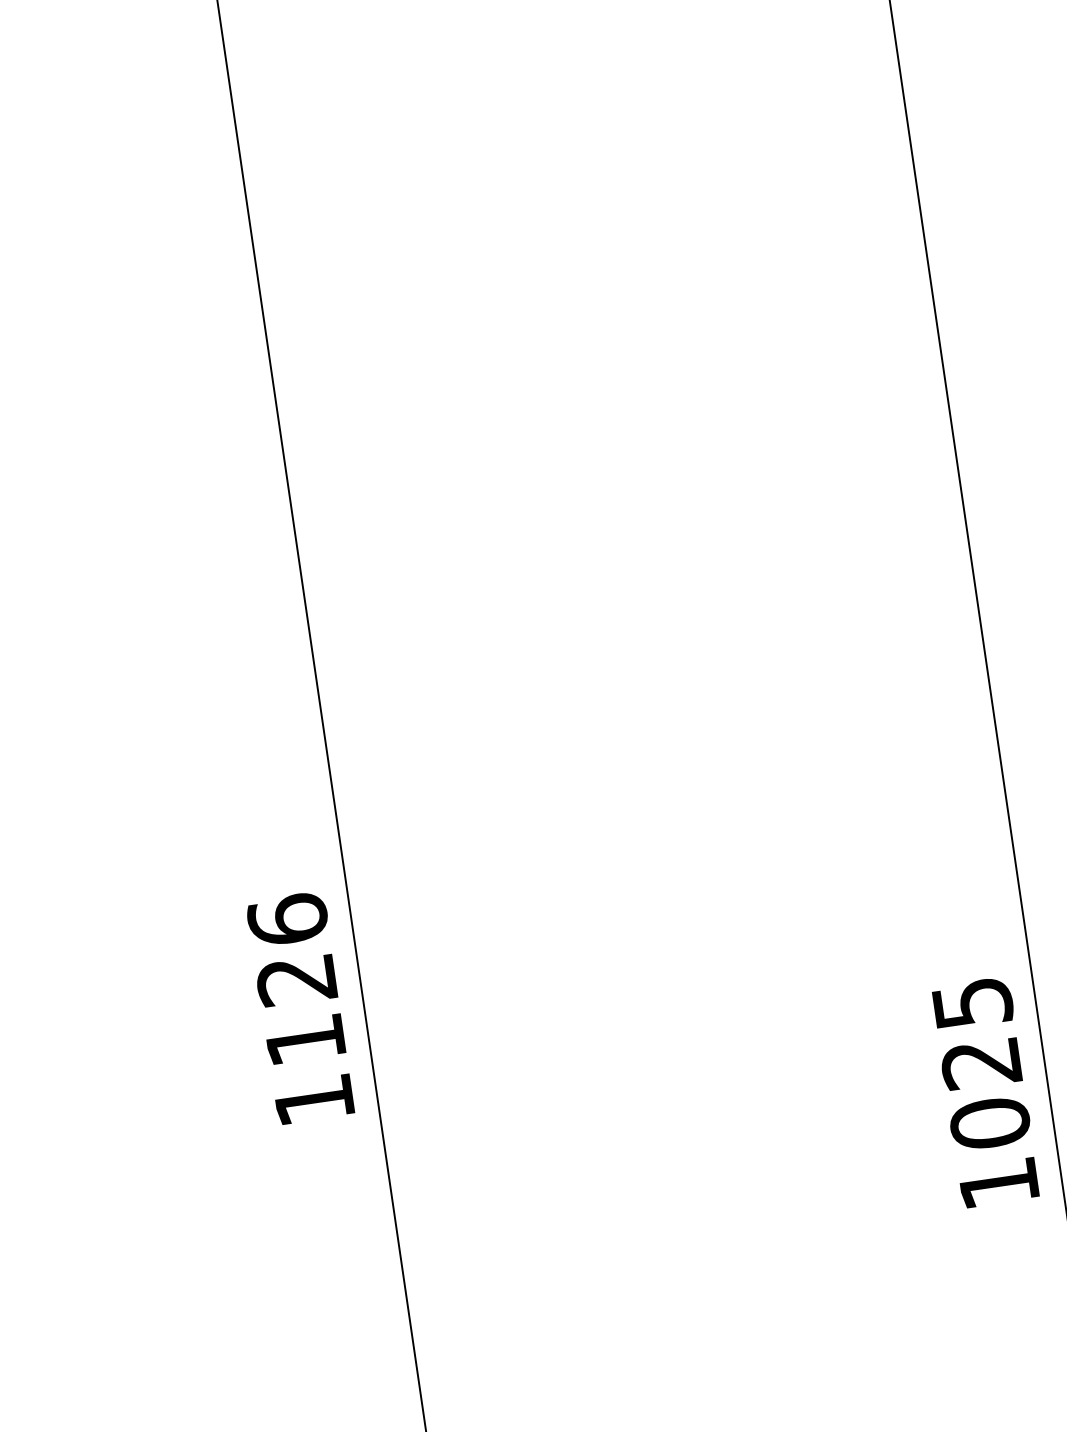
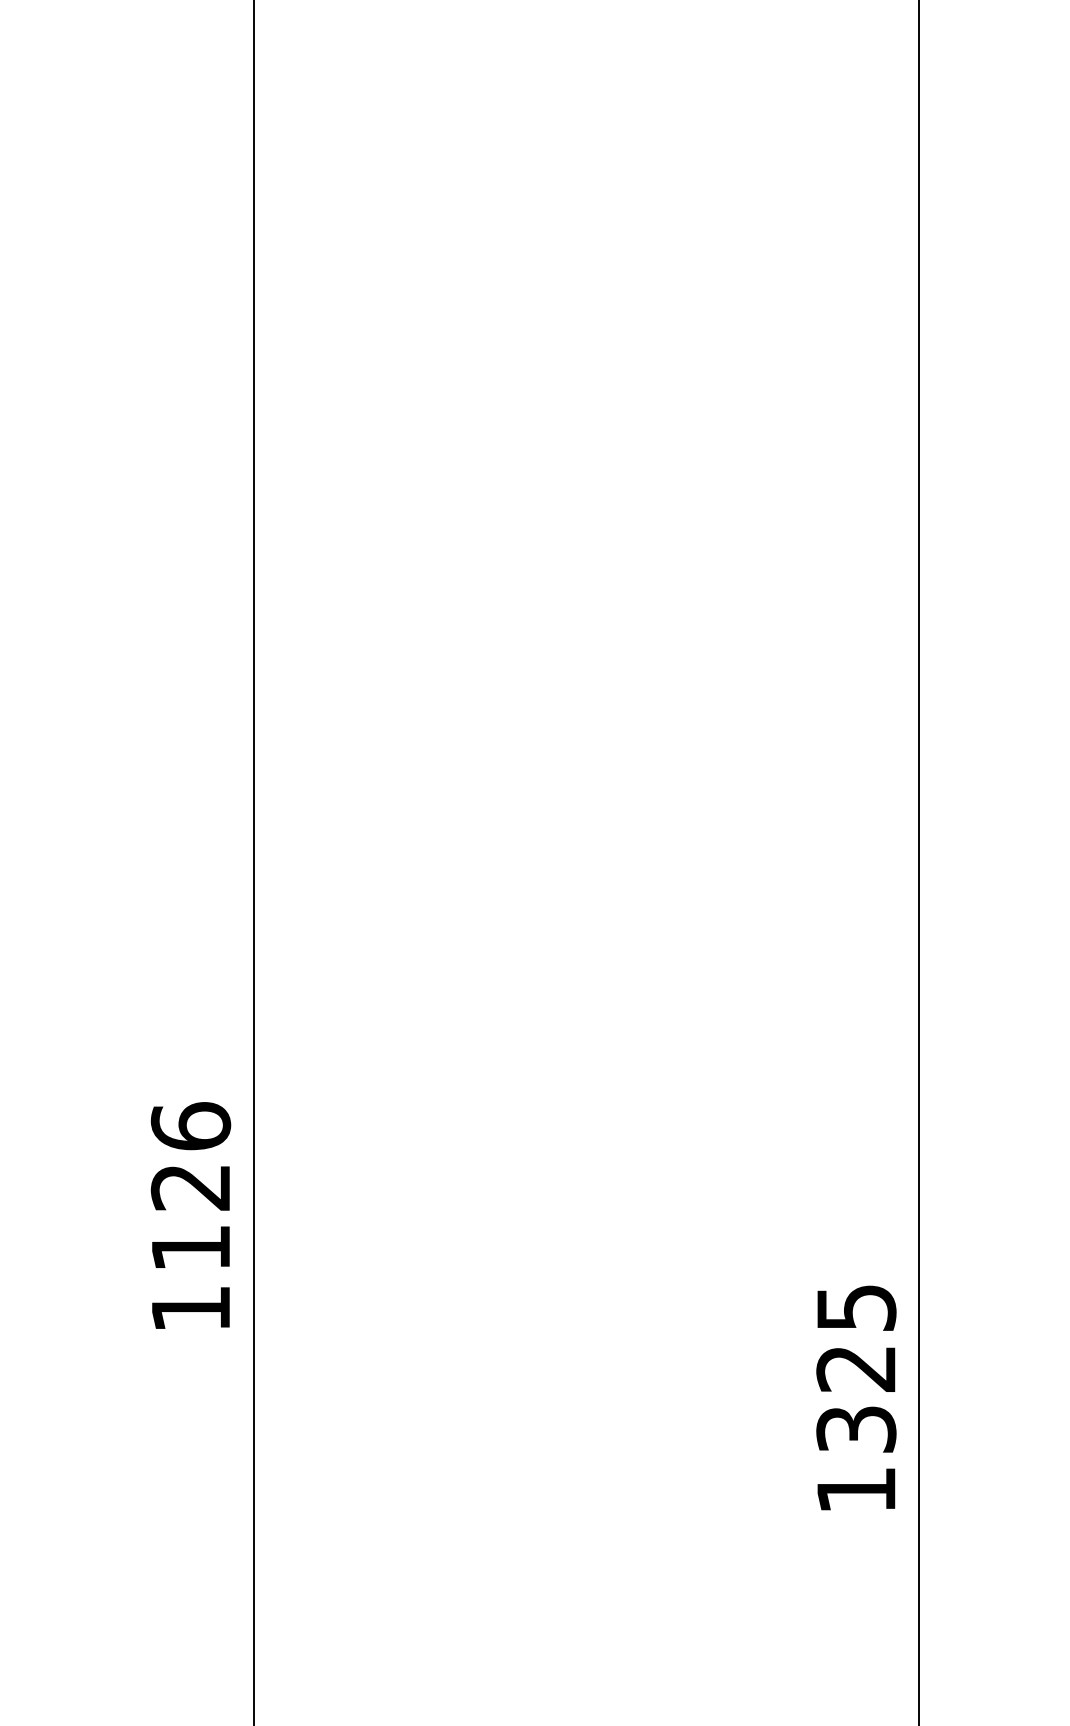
text: (990, 1123) -> (856, 1429), 1025 -> 1325

